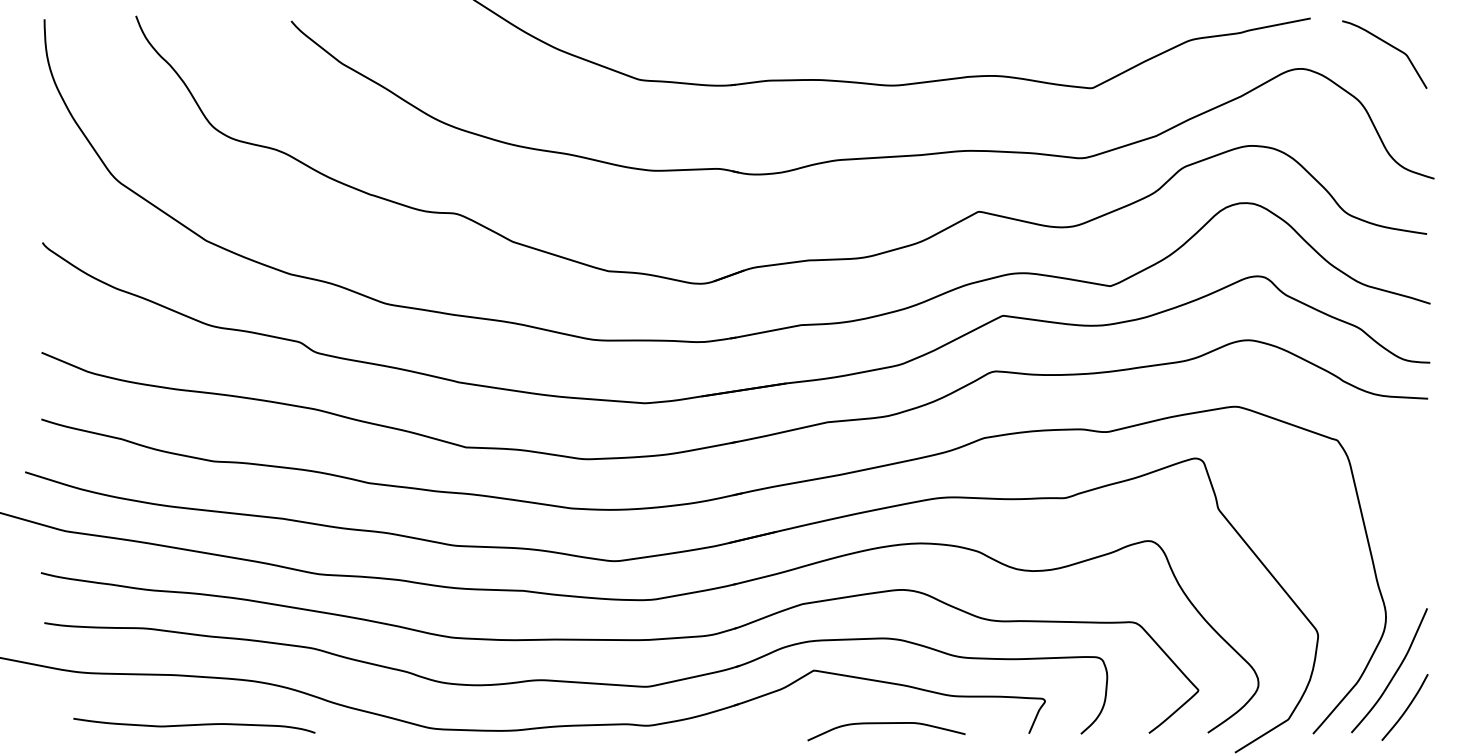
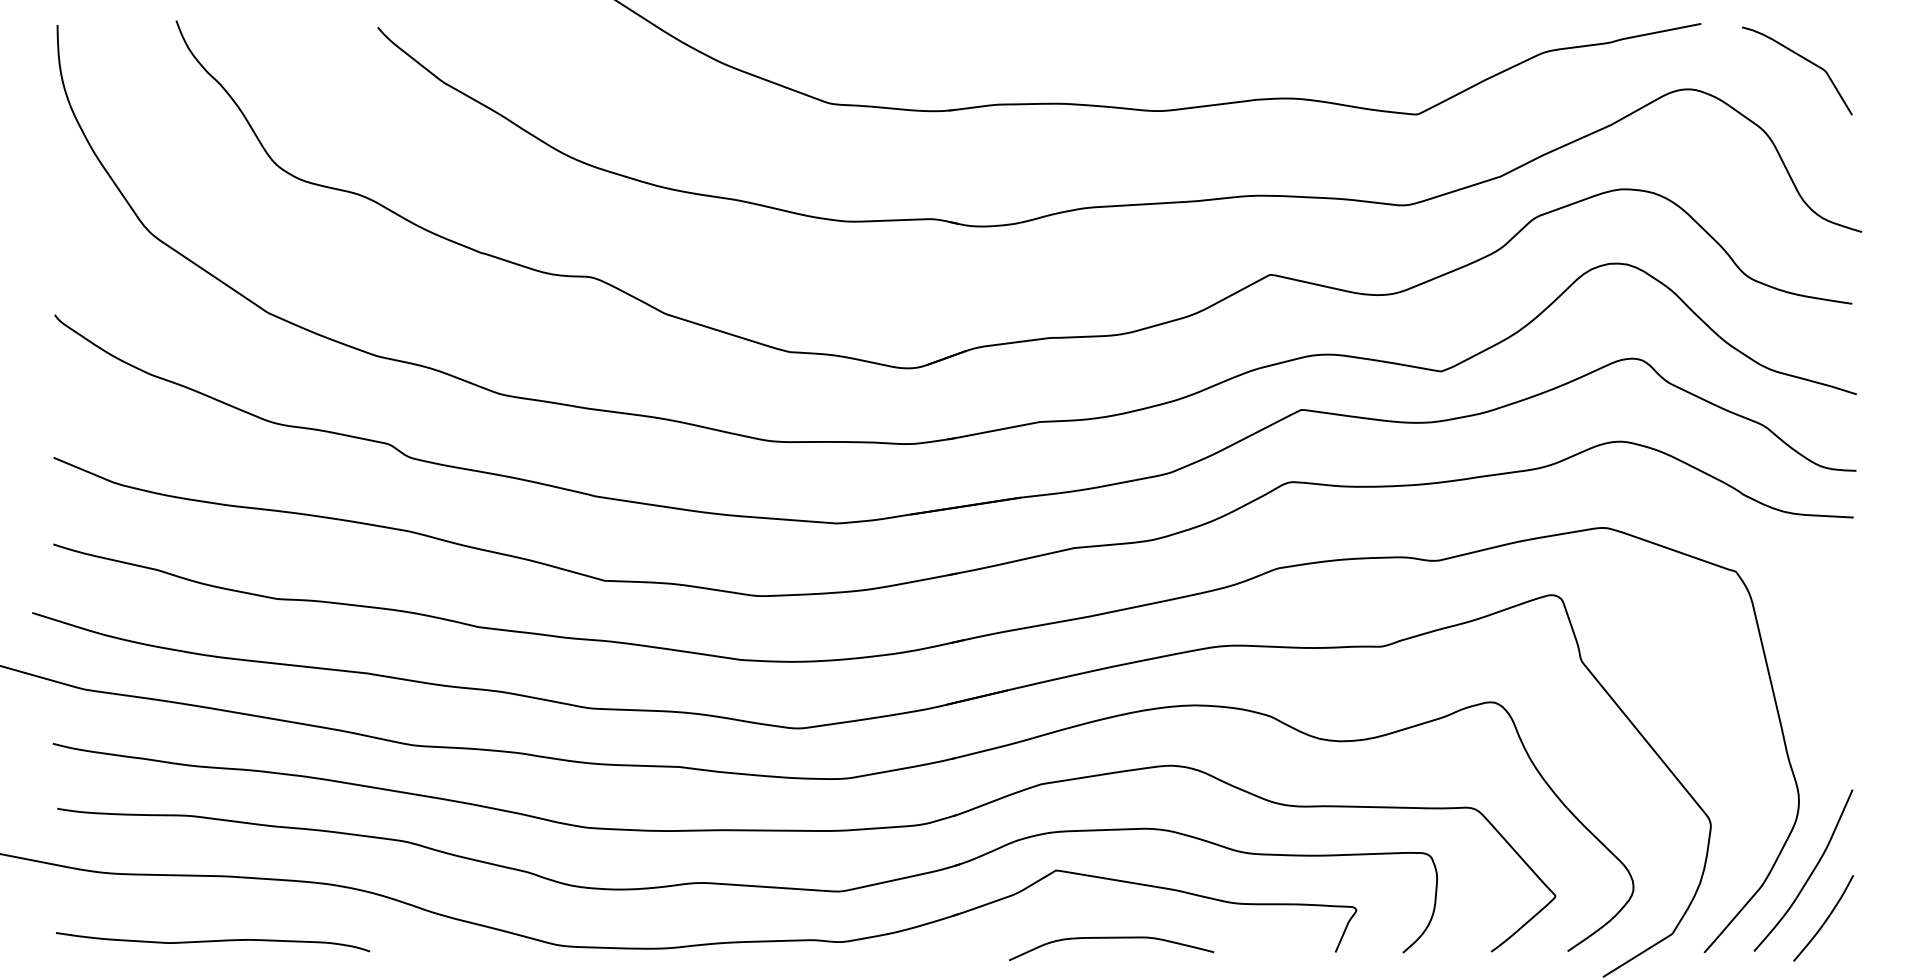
curve: (886, 723) -> (1111, 938), moved
curve: (194, 725) -> (213, 941), moved

